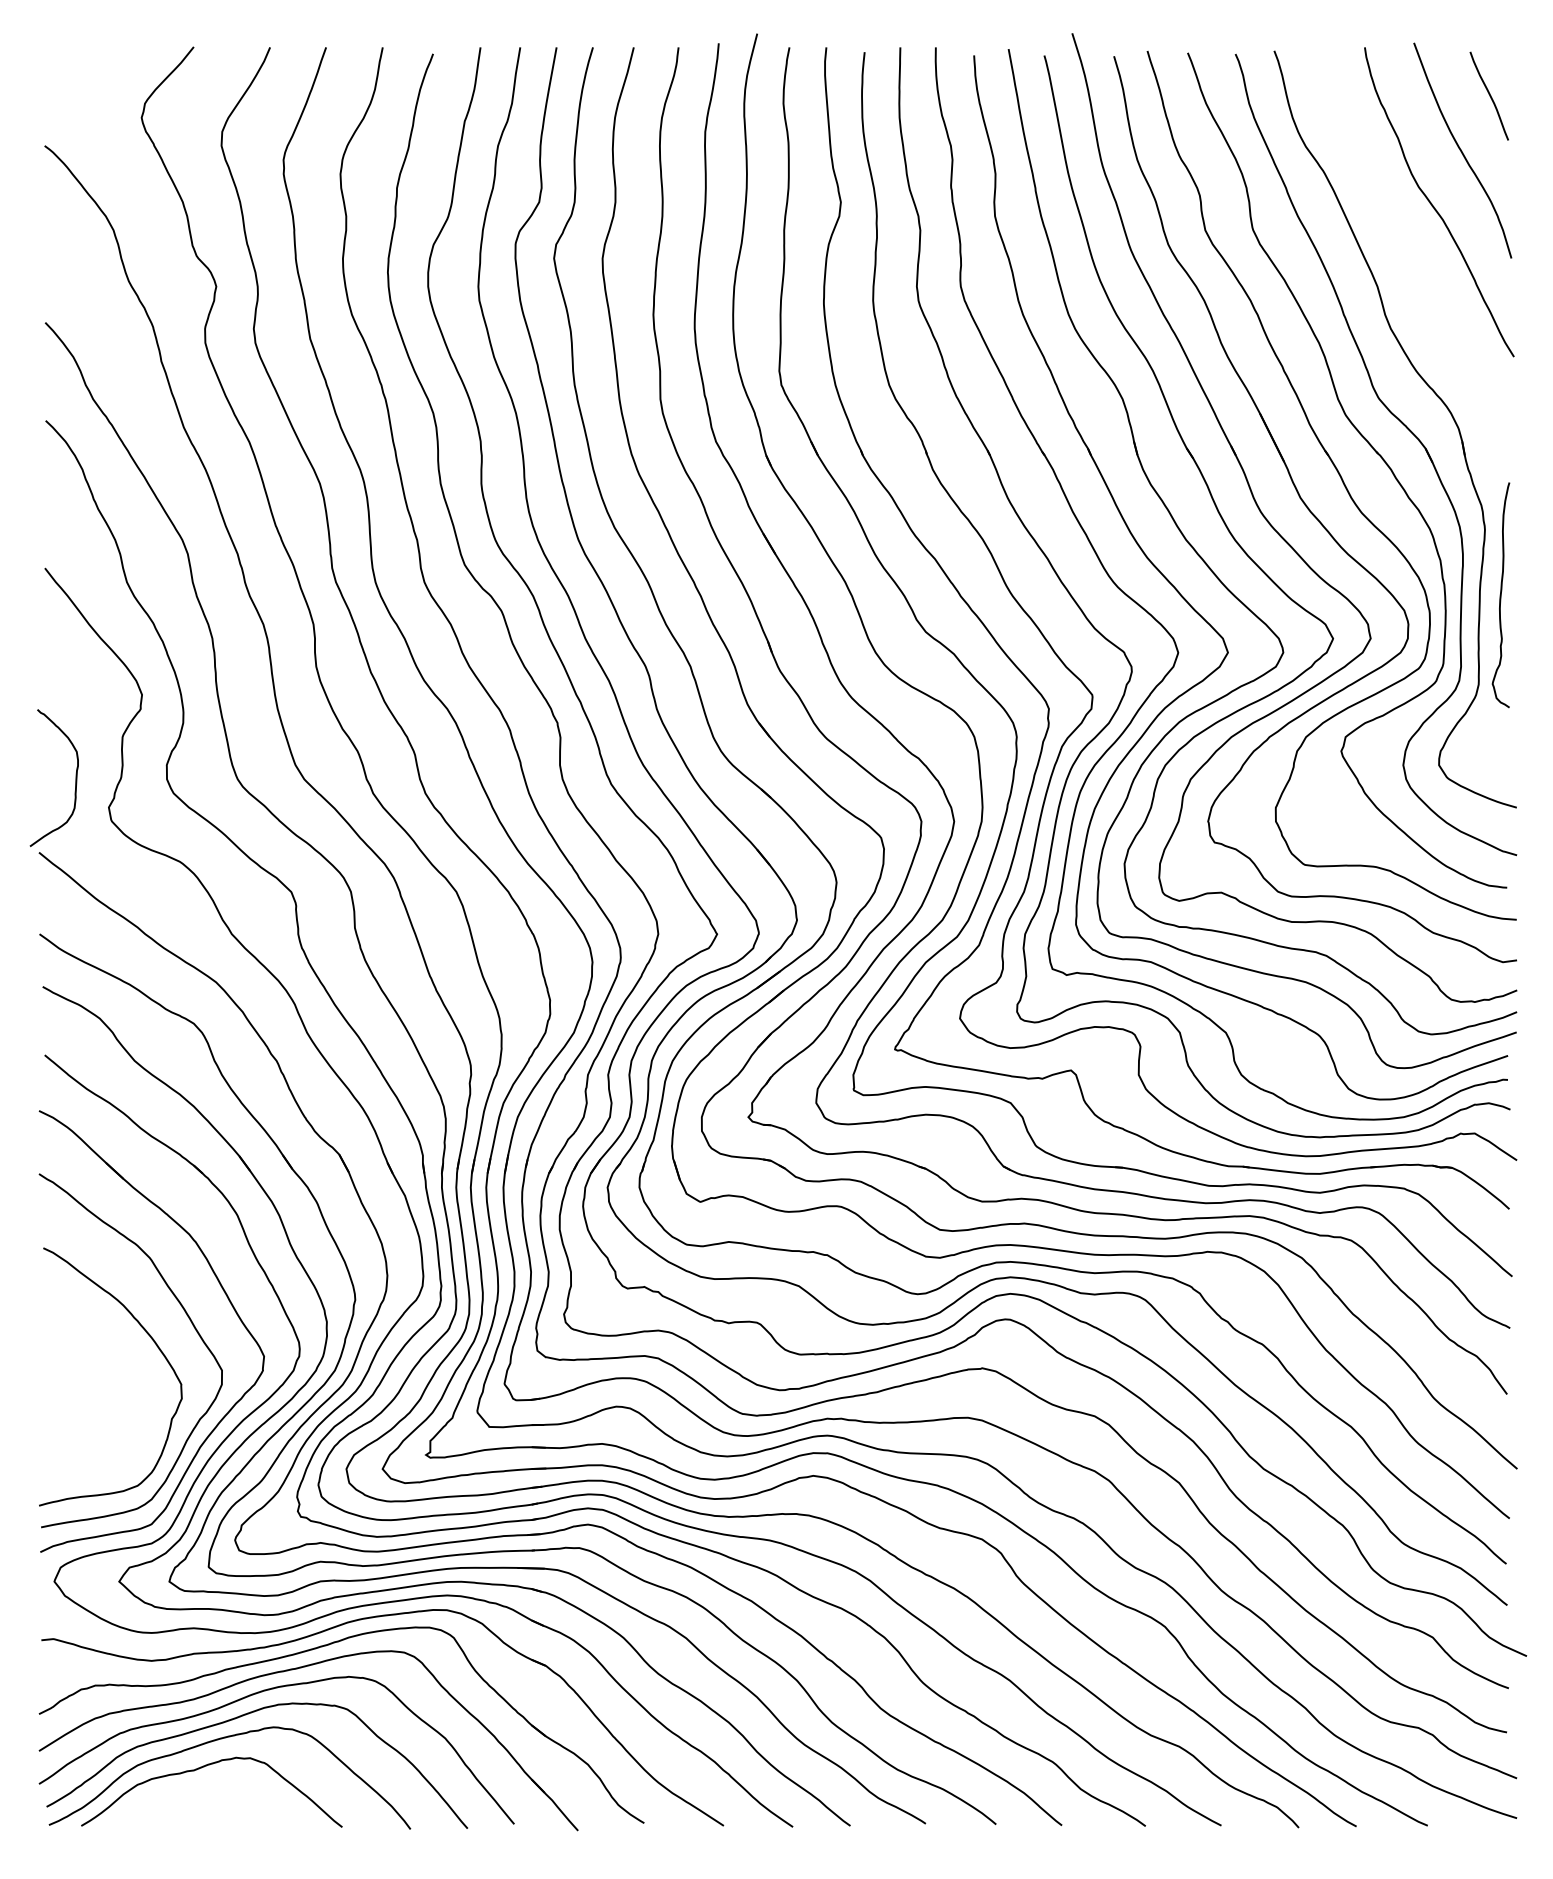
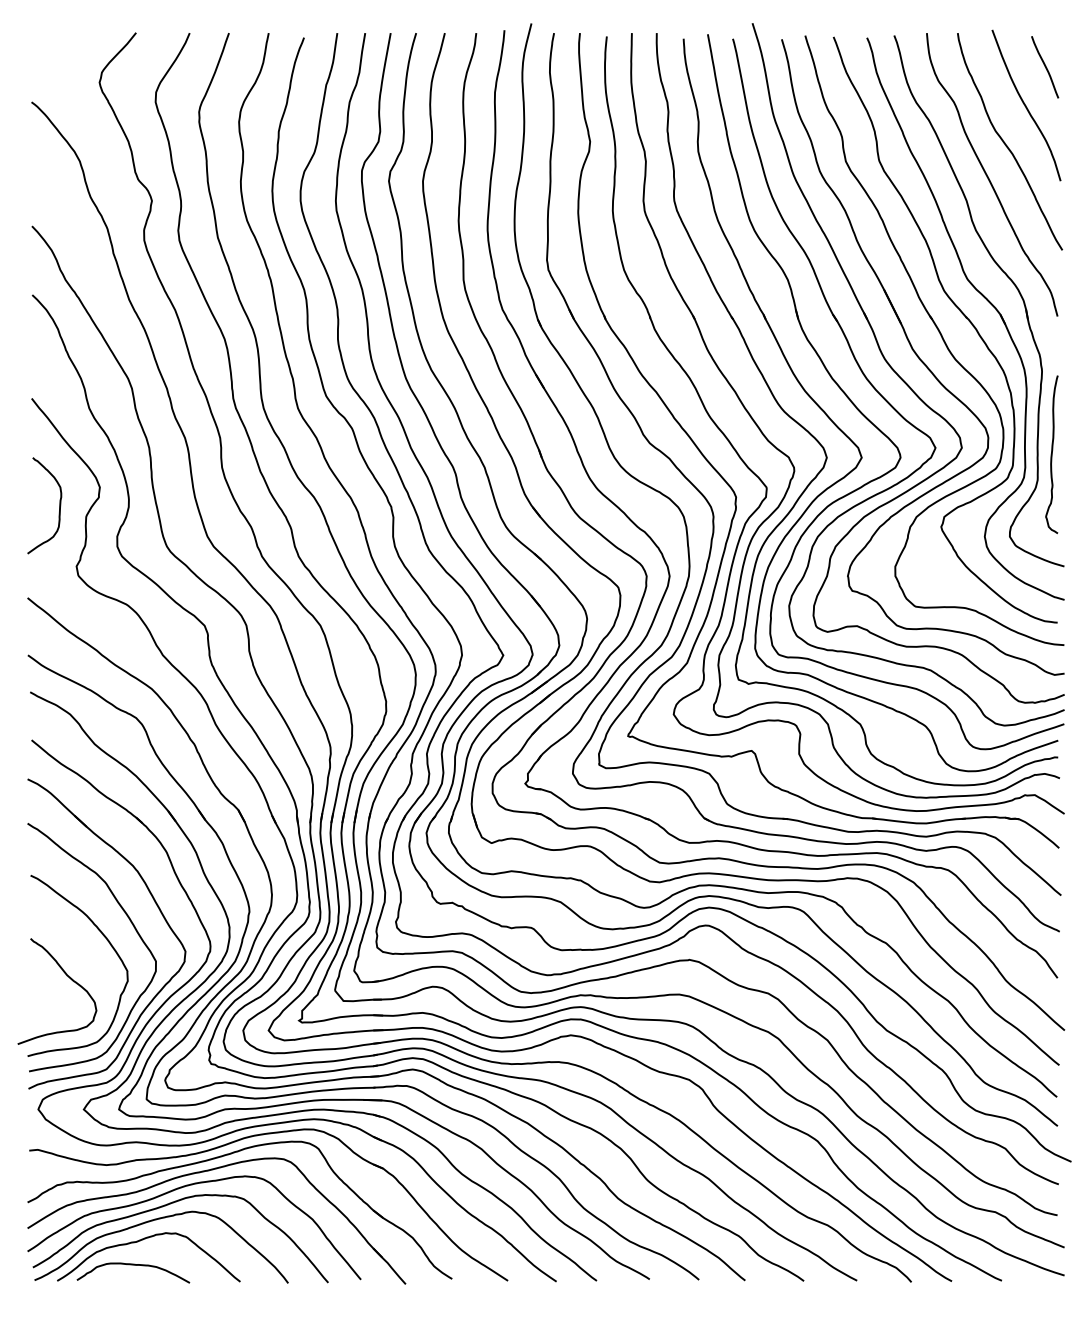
curve: (1408, 252) -> (988, 177), added
curve: (1500, 595) -> (1051, 454), moved
curve: (75, 777) -> (59, 505), moved
curve: (99, 1395) -> (70, 978), added
curve: (189, 1803) -> (133, 1265), added

